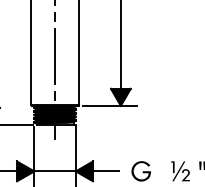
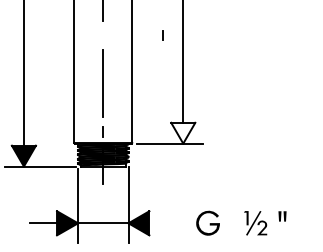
line: (54, 16) -> (162, 35), moved
fill: (121, 96) -> (183, 132), removed
line: (105, 171) -> (164, 223), removed

